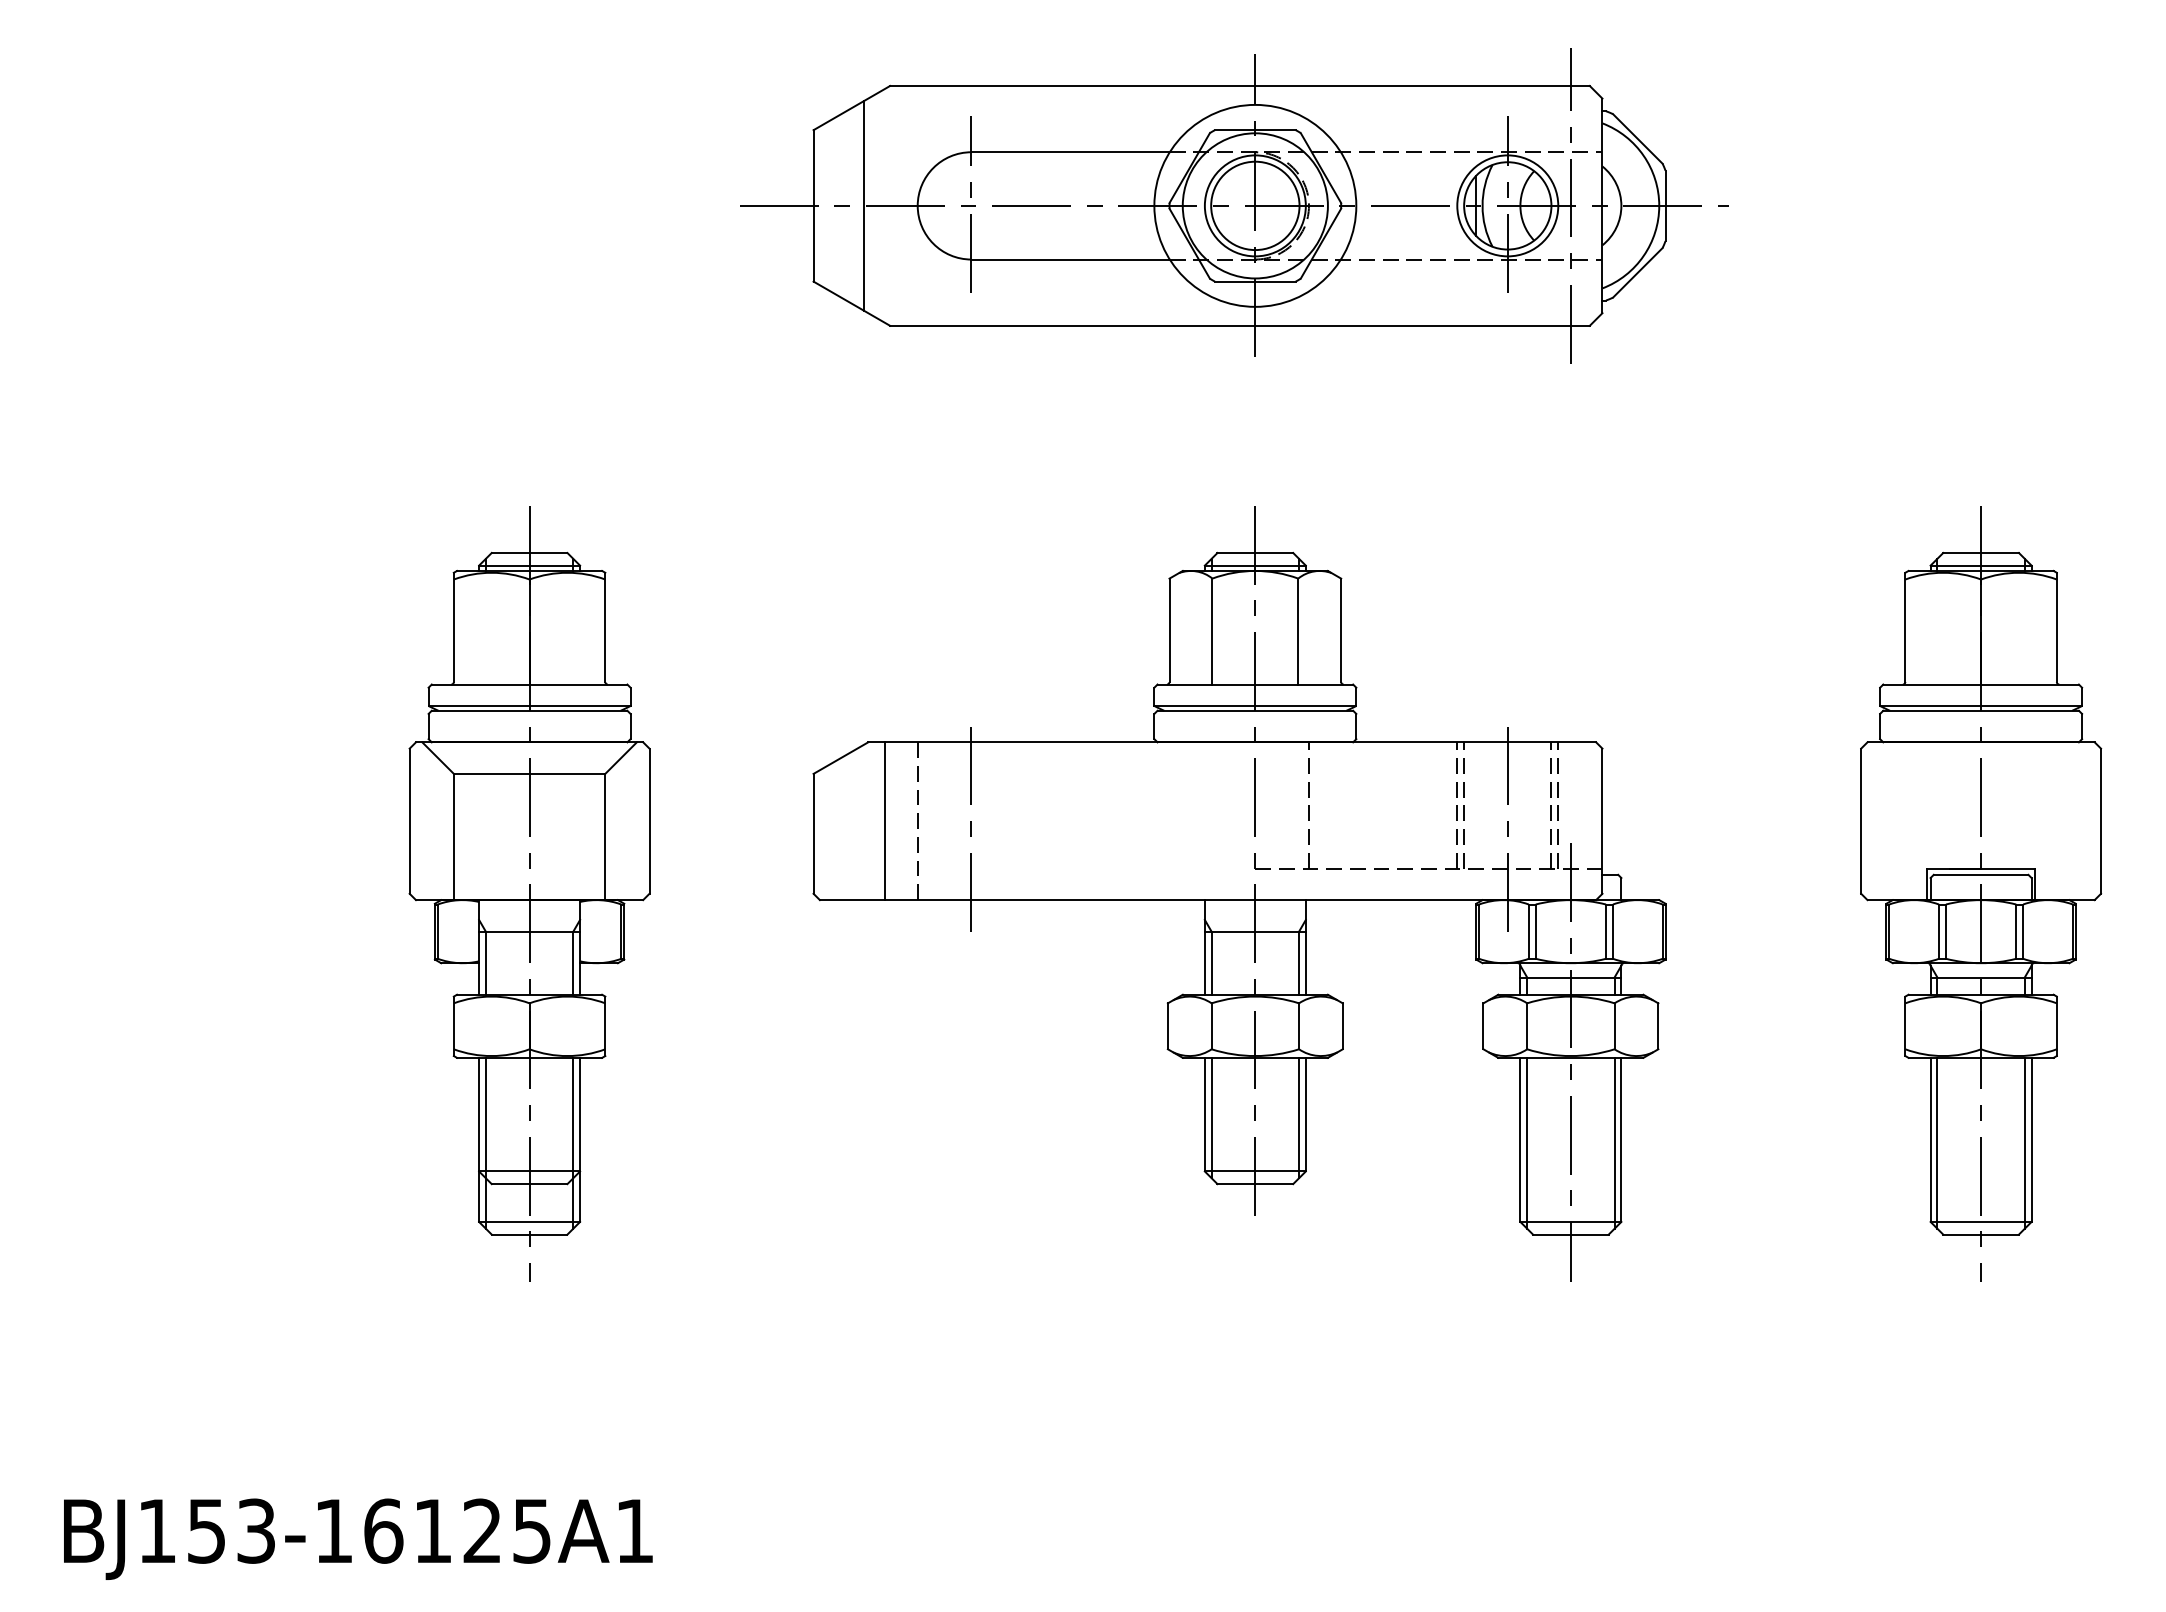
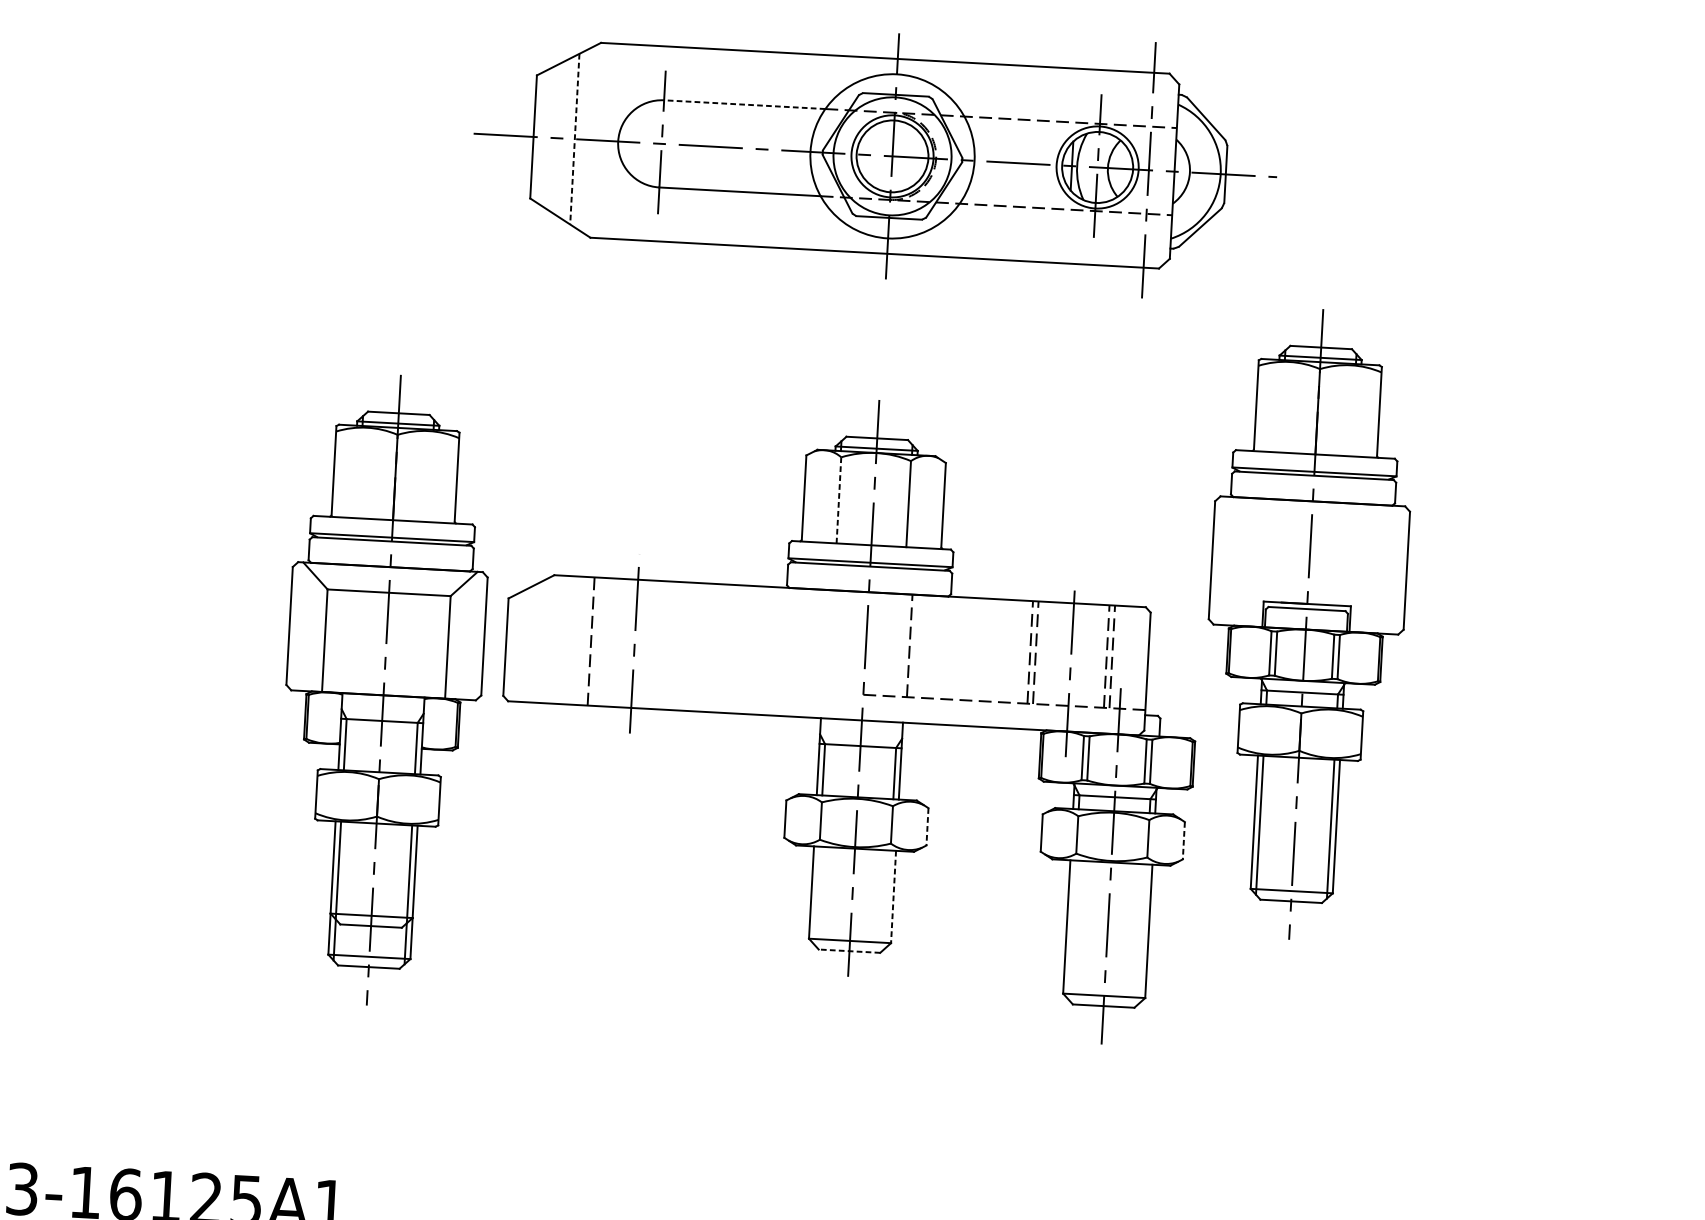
line: (1070, 152) -> (744, 104), solid -> dashed
line: (864, 206) -> (574, 139), solid -> dashed
line: (1212, 631) -> (838, 500), solid -> dashed
line: (885, 821) -> (564, 640), removed
part: (529, 893) -> (383, 689), moved
part: (1981, 893) -> (1306, 624), moved
line: (1342, 1026) -> (927, 826), solid -> dashed
line: (1658, 1026) -> (1183, 840), solid -> dashed
line: (1305, 1114) -> (893, 896), solid -> dashed
line: (1211, 1117) -> (816, 895), removed
line: (1299, 1117) -> (888, 899), removed
line: (1527, 1142) -> (1072, 929), removed
line: (1614, 1142) -> (1143, 933), removed
line: (1255, 1184) -> (849, 951), solid -> dashed

